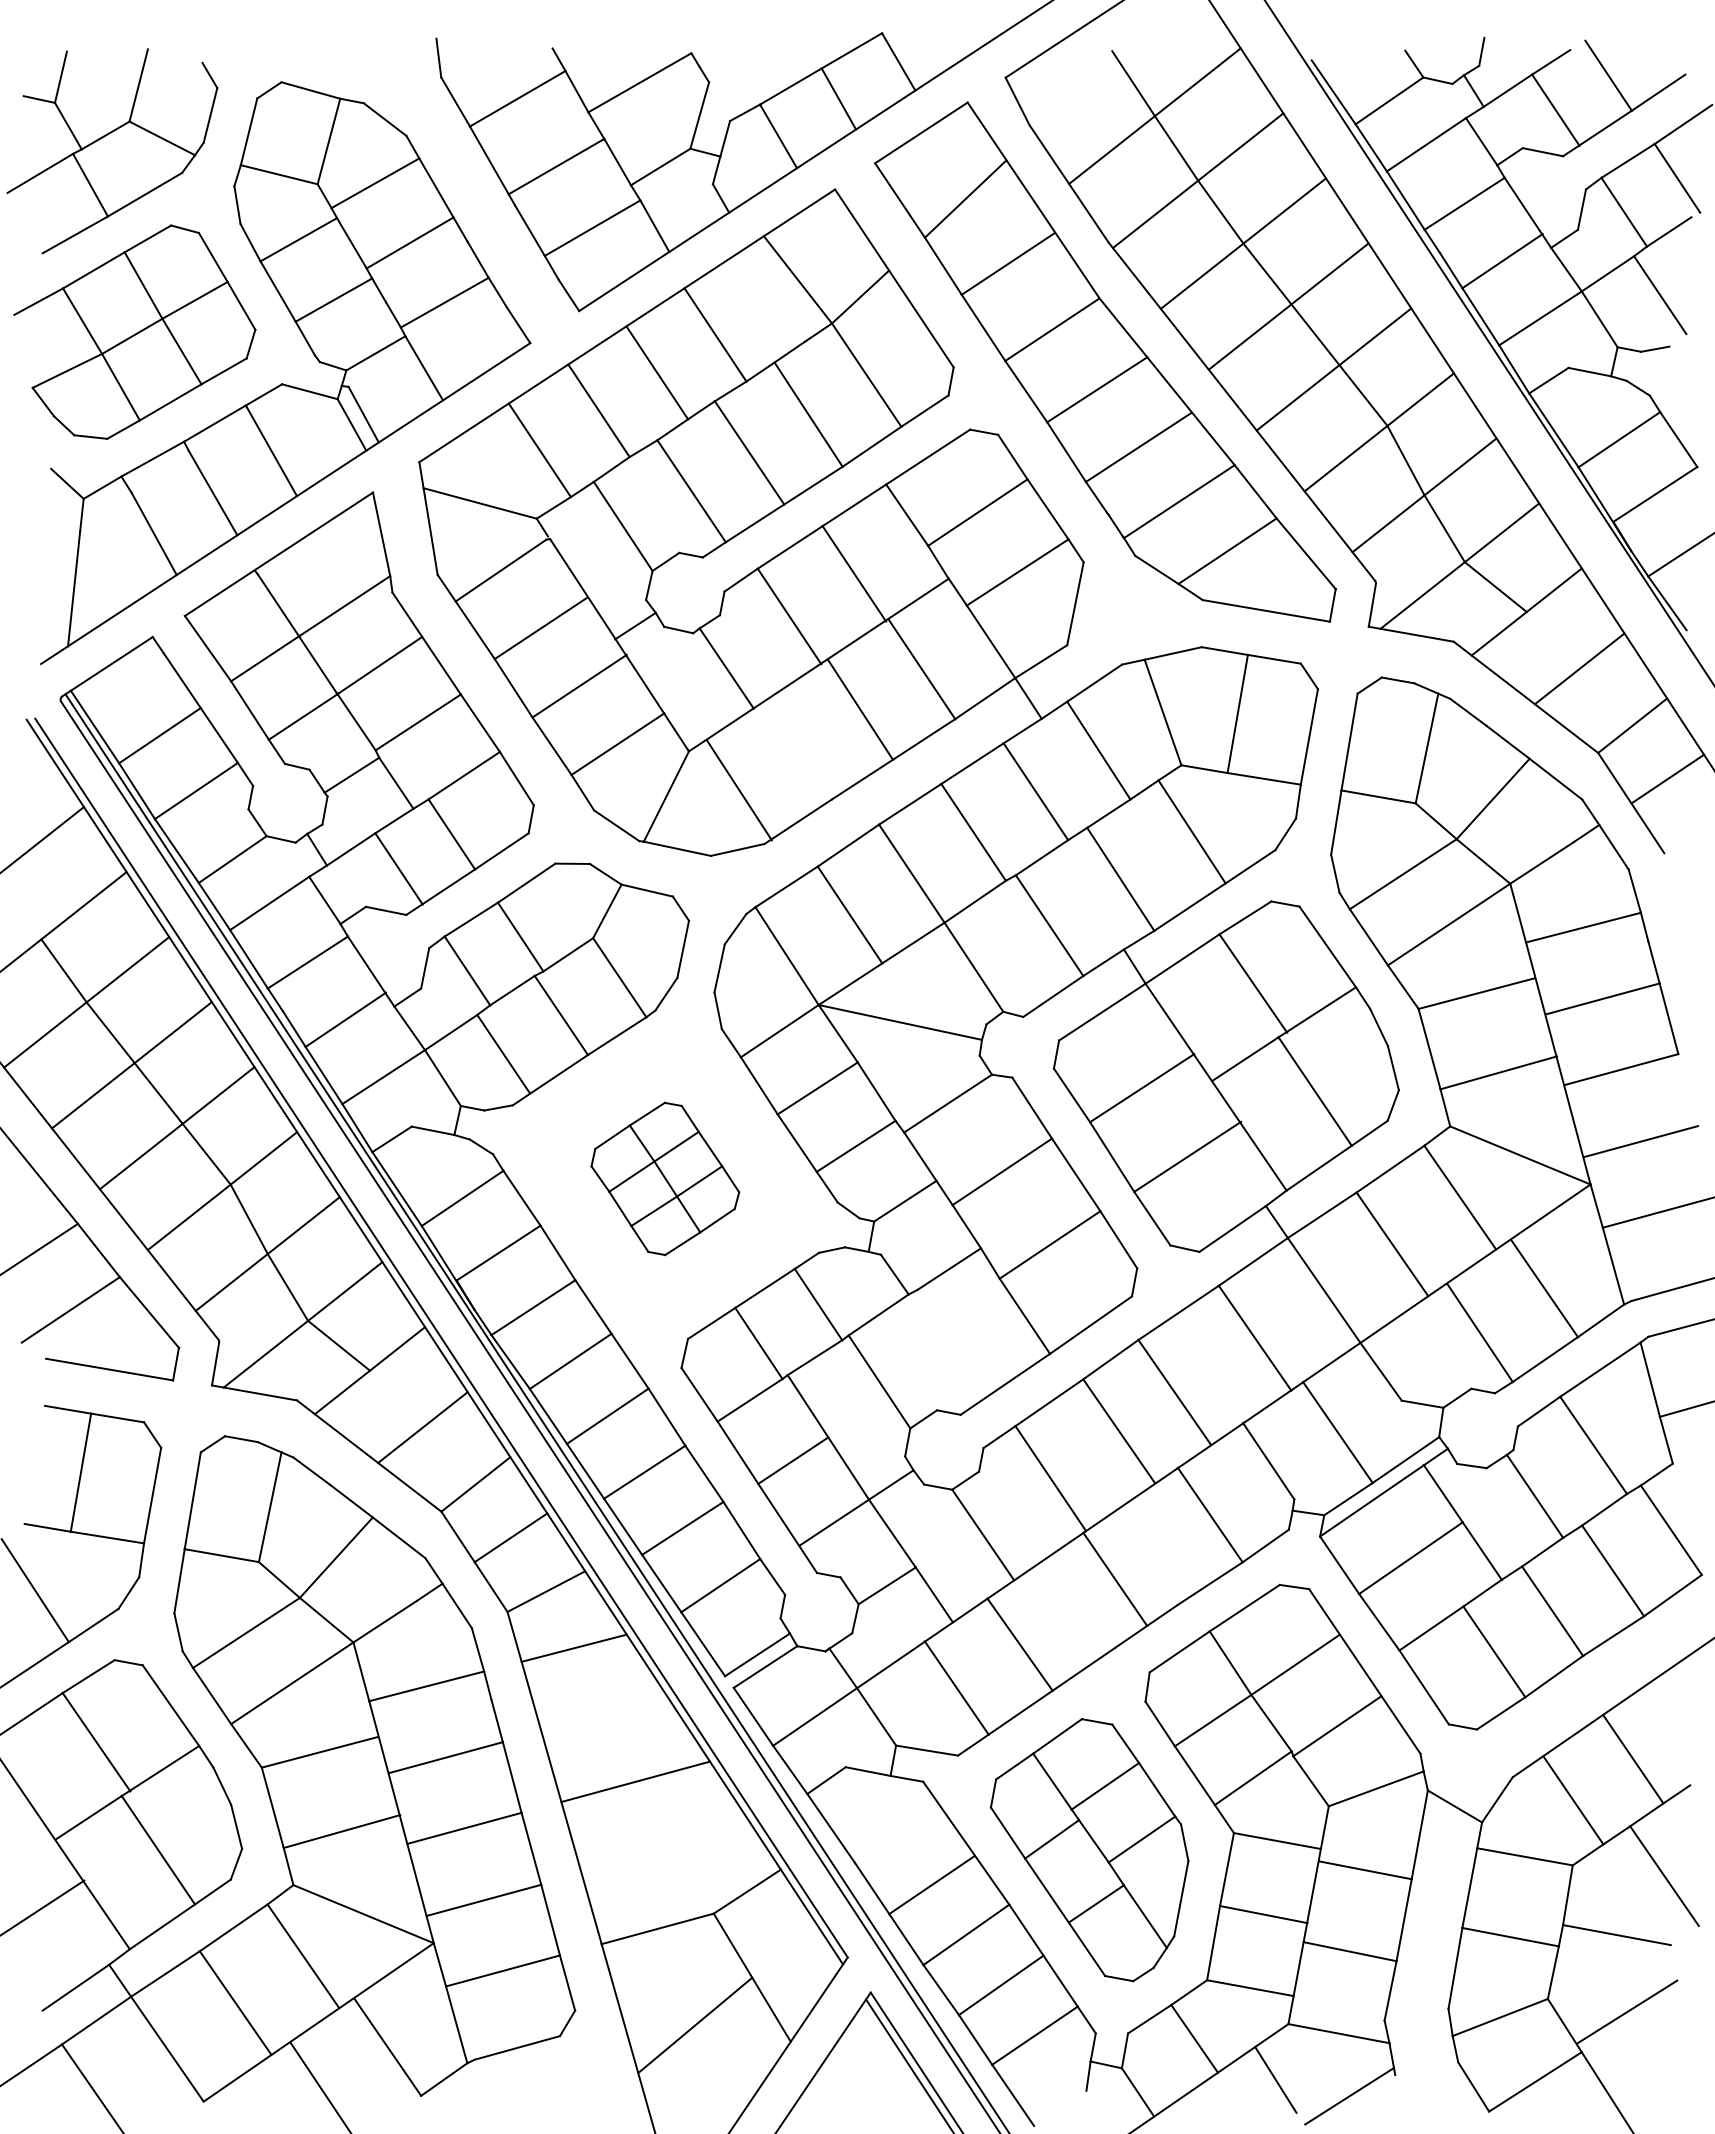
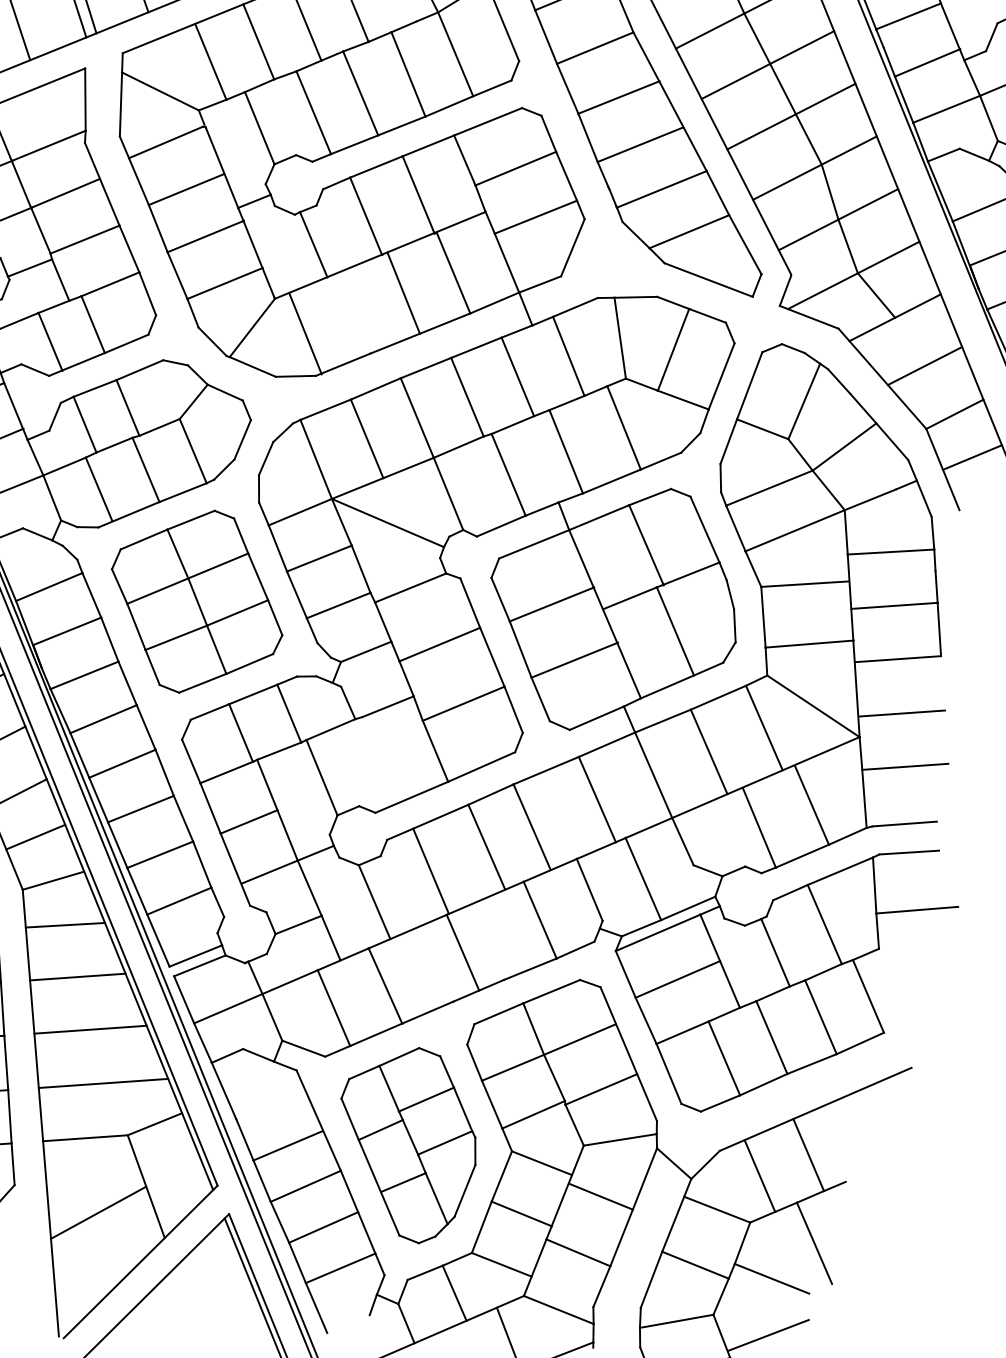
part: (665, 1178) -> (197, 601), size x1.67
line: (604, 1714) -> (77, 977), added
line: (667, 1850) -> (103, 1083), added

